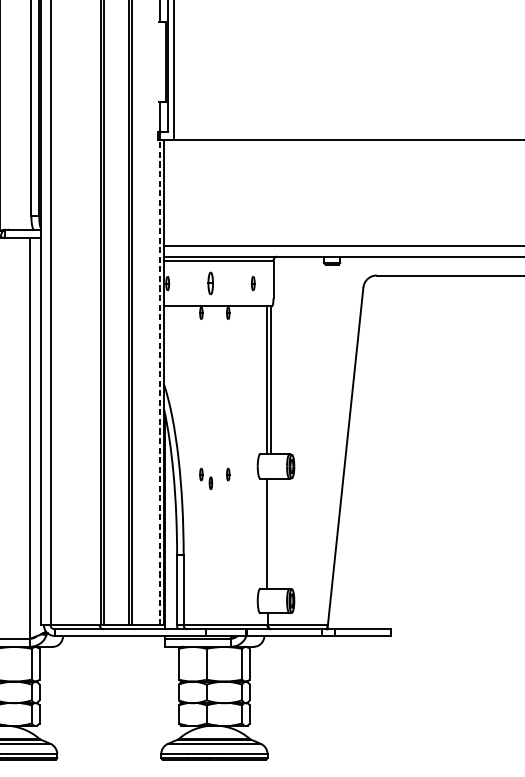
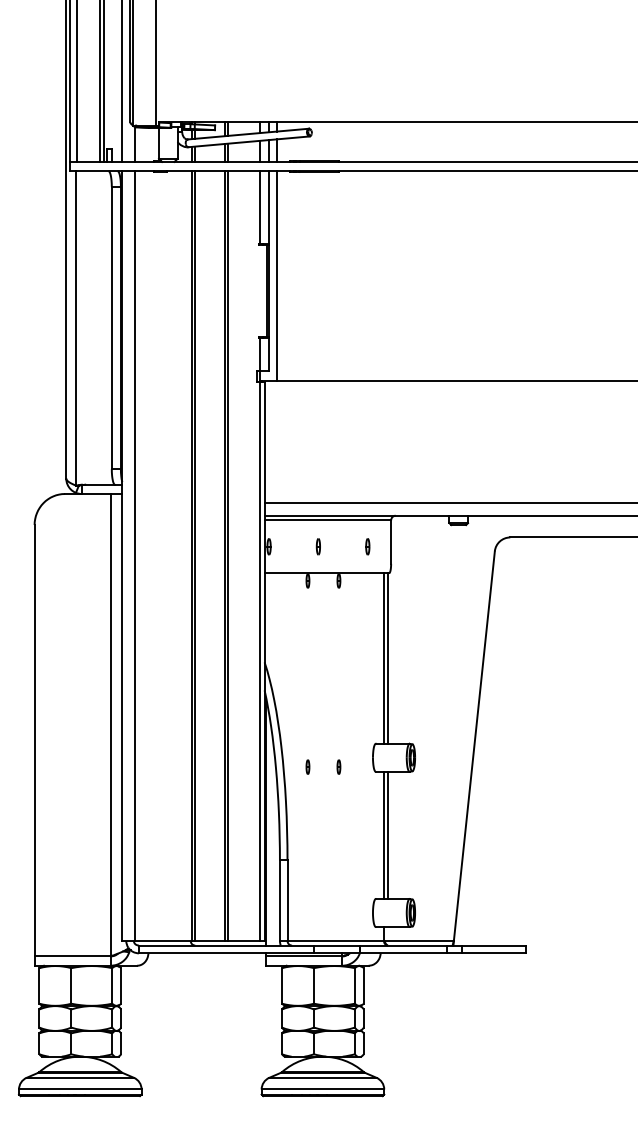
part: (209, 283) -> (317, 546), size x0.62
line: (159, 383) -> (259, 661), dashed -> solid
part: (210, 482) -> (318, 776), removed
line: (271, 533) -> (388, 835), added

